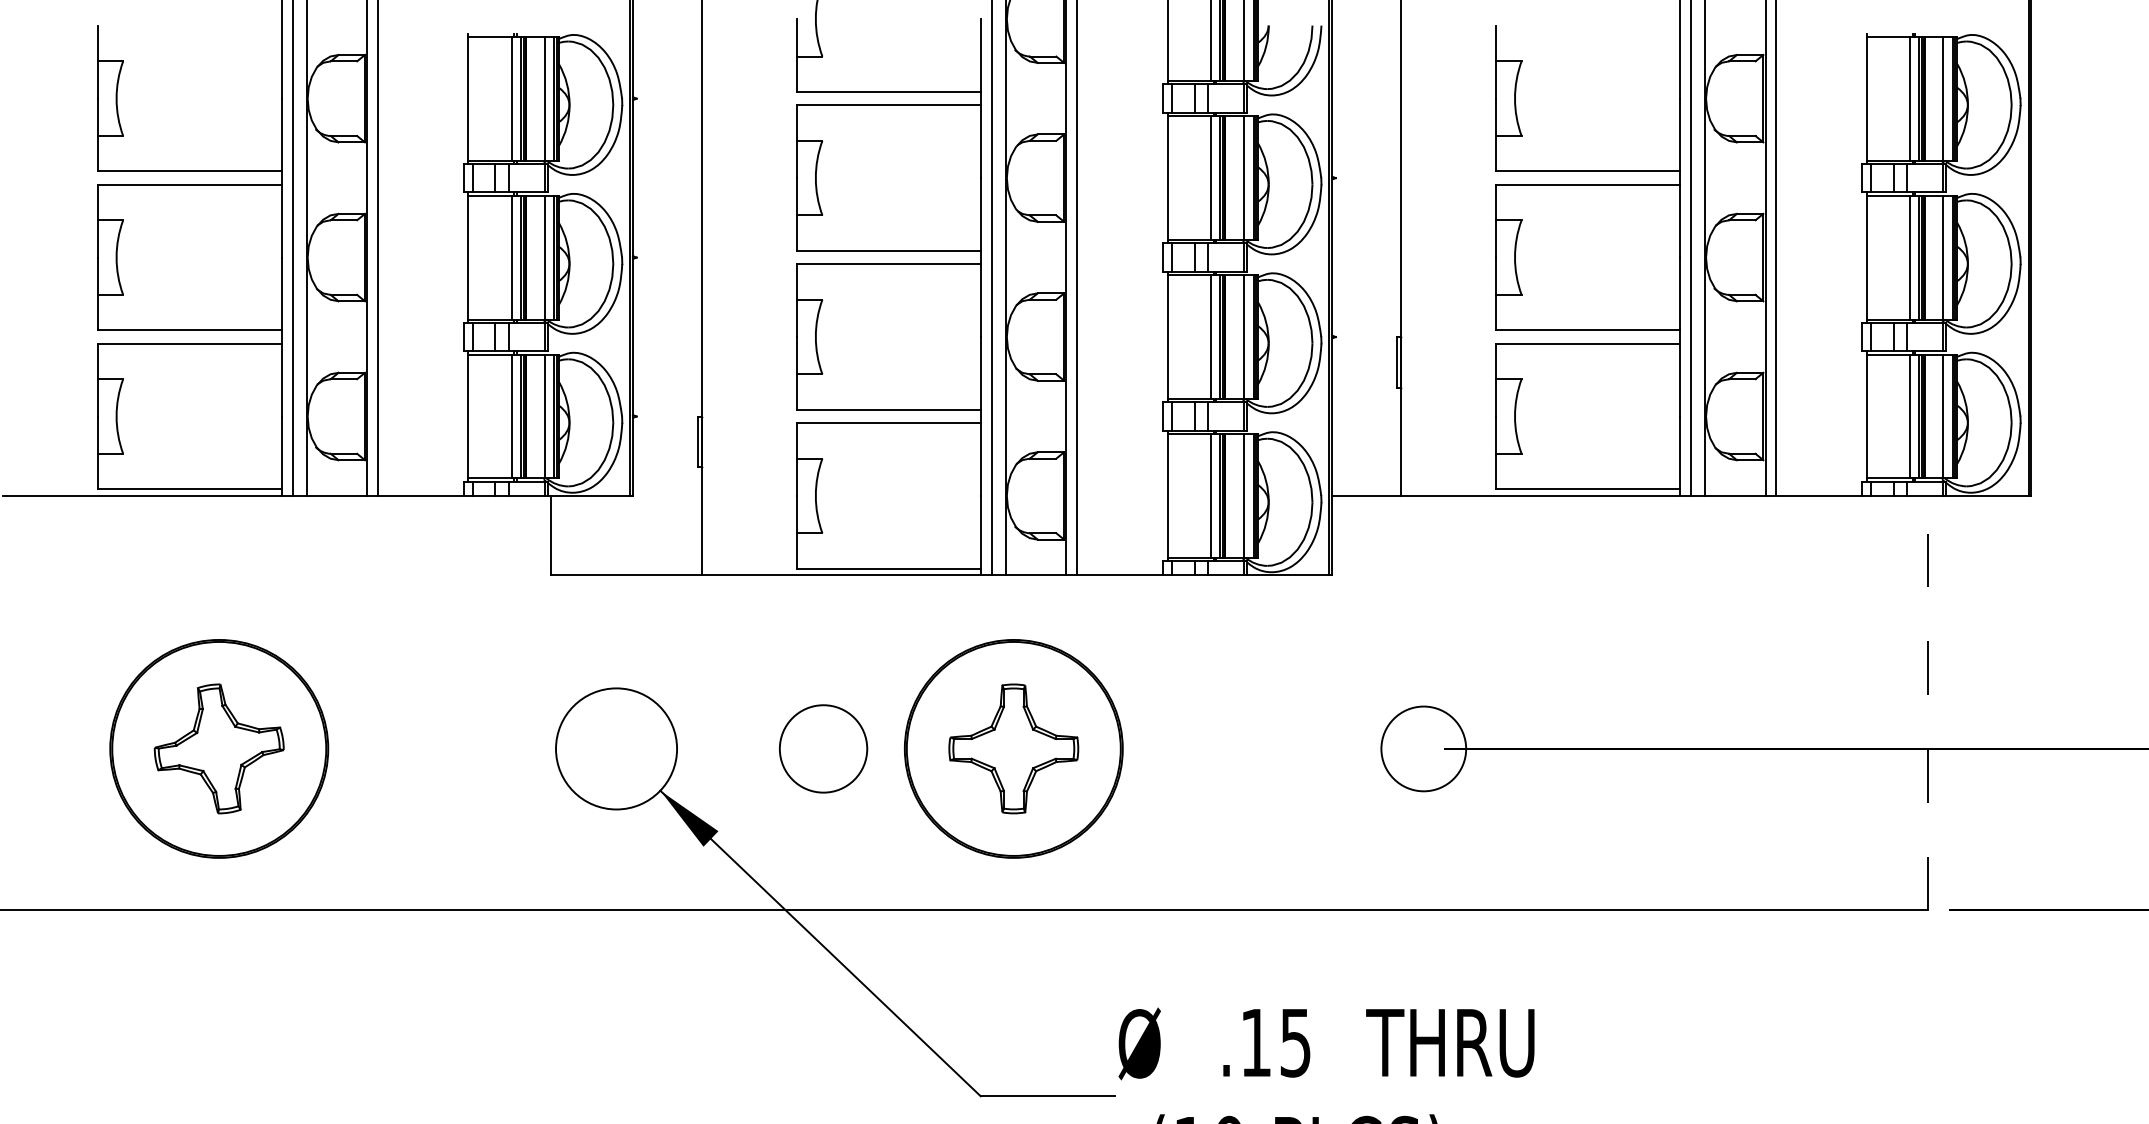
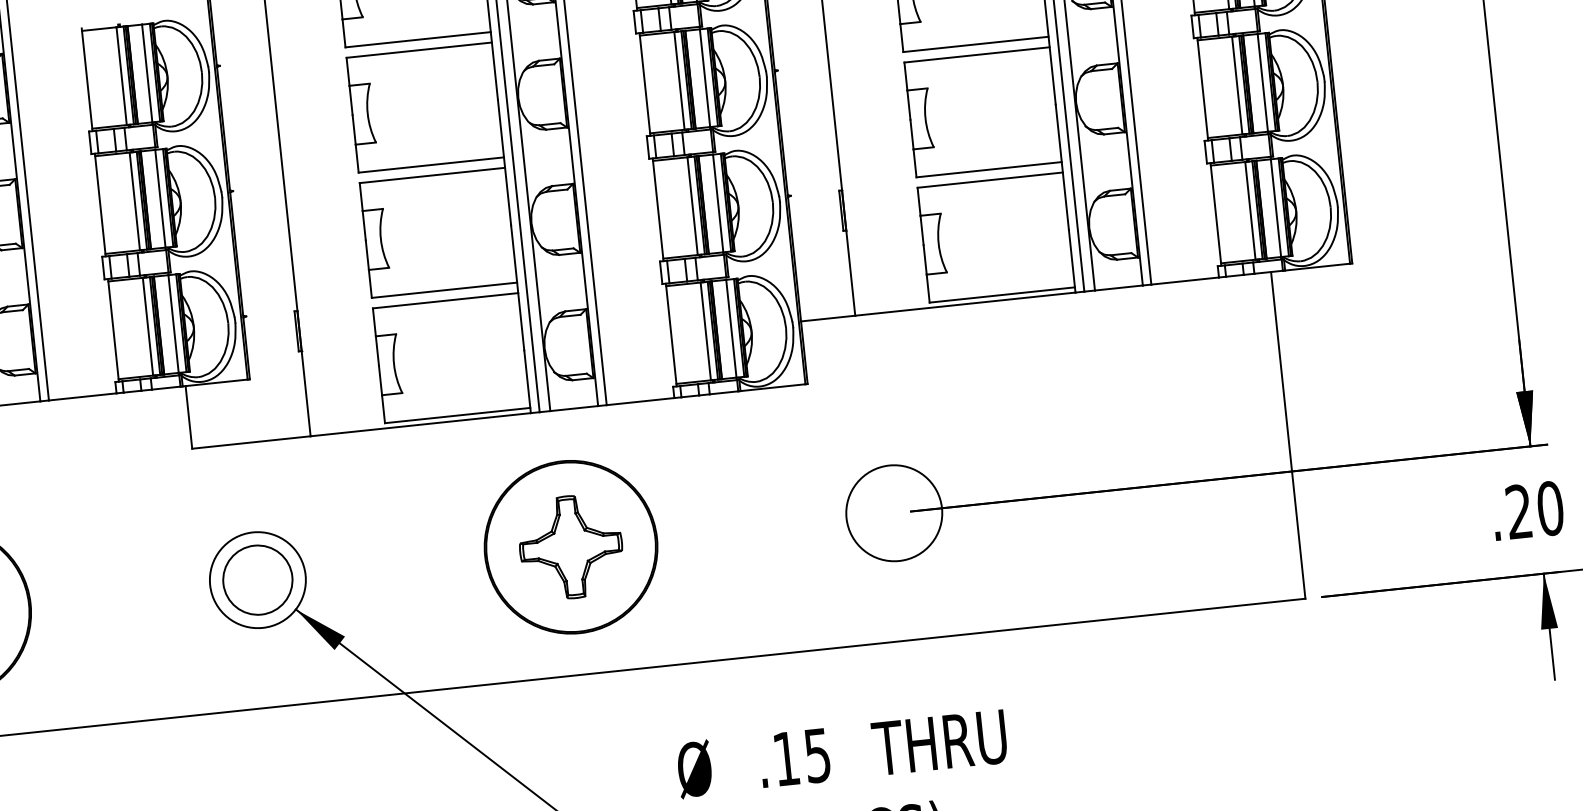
line: (1928, 702) -> (1288, 434), dashed -> solid
circle: (823, 748) -> (257, 579), moved
circle: (1423, 748) -> (894, 512), size x1.43

